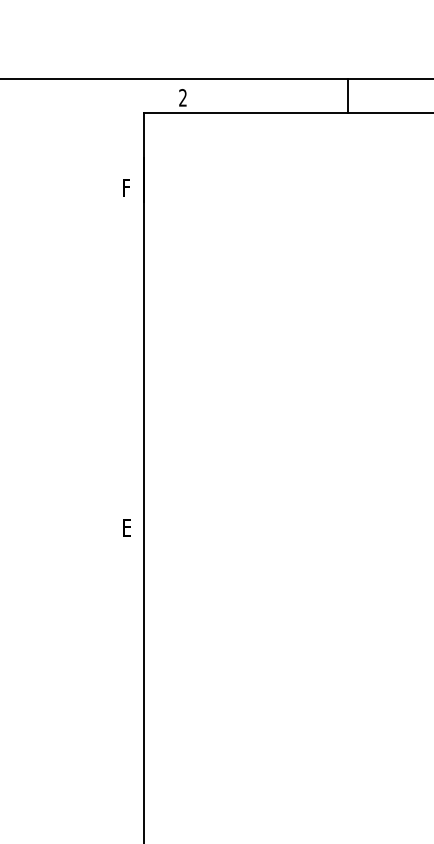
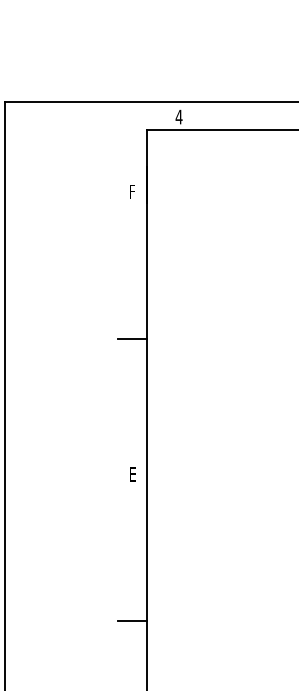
text: (182, 97) -> (178, 116), 2 -> 4
line: (126, 364) -> (132, 338), added
line: (126, 705) -> (132, 621), added

